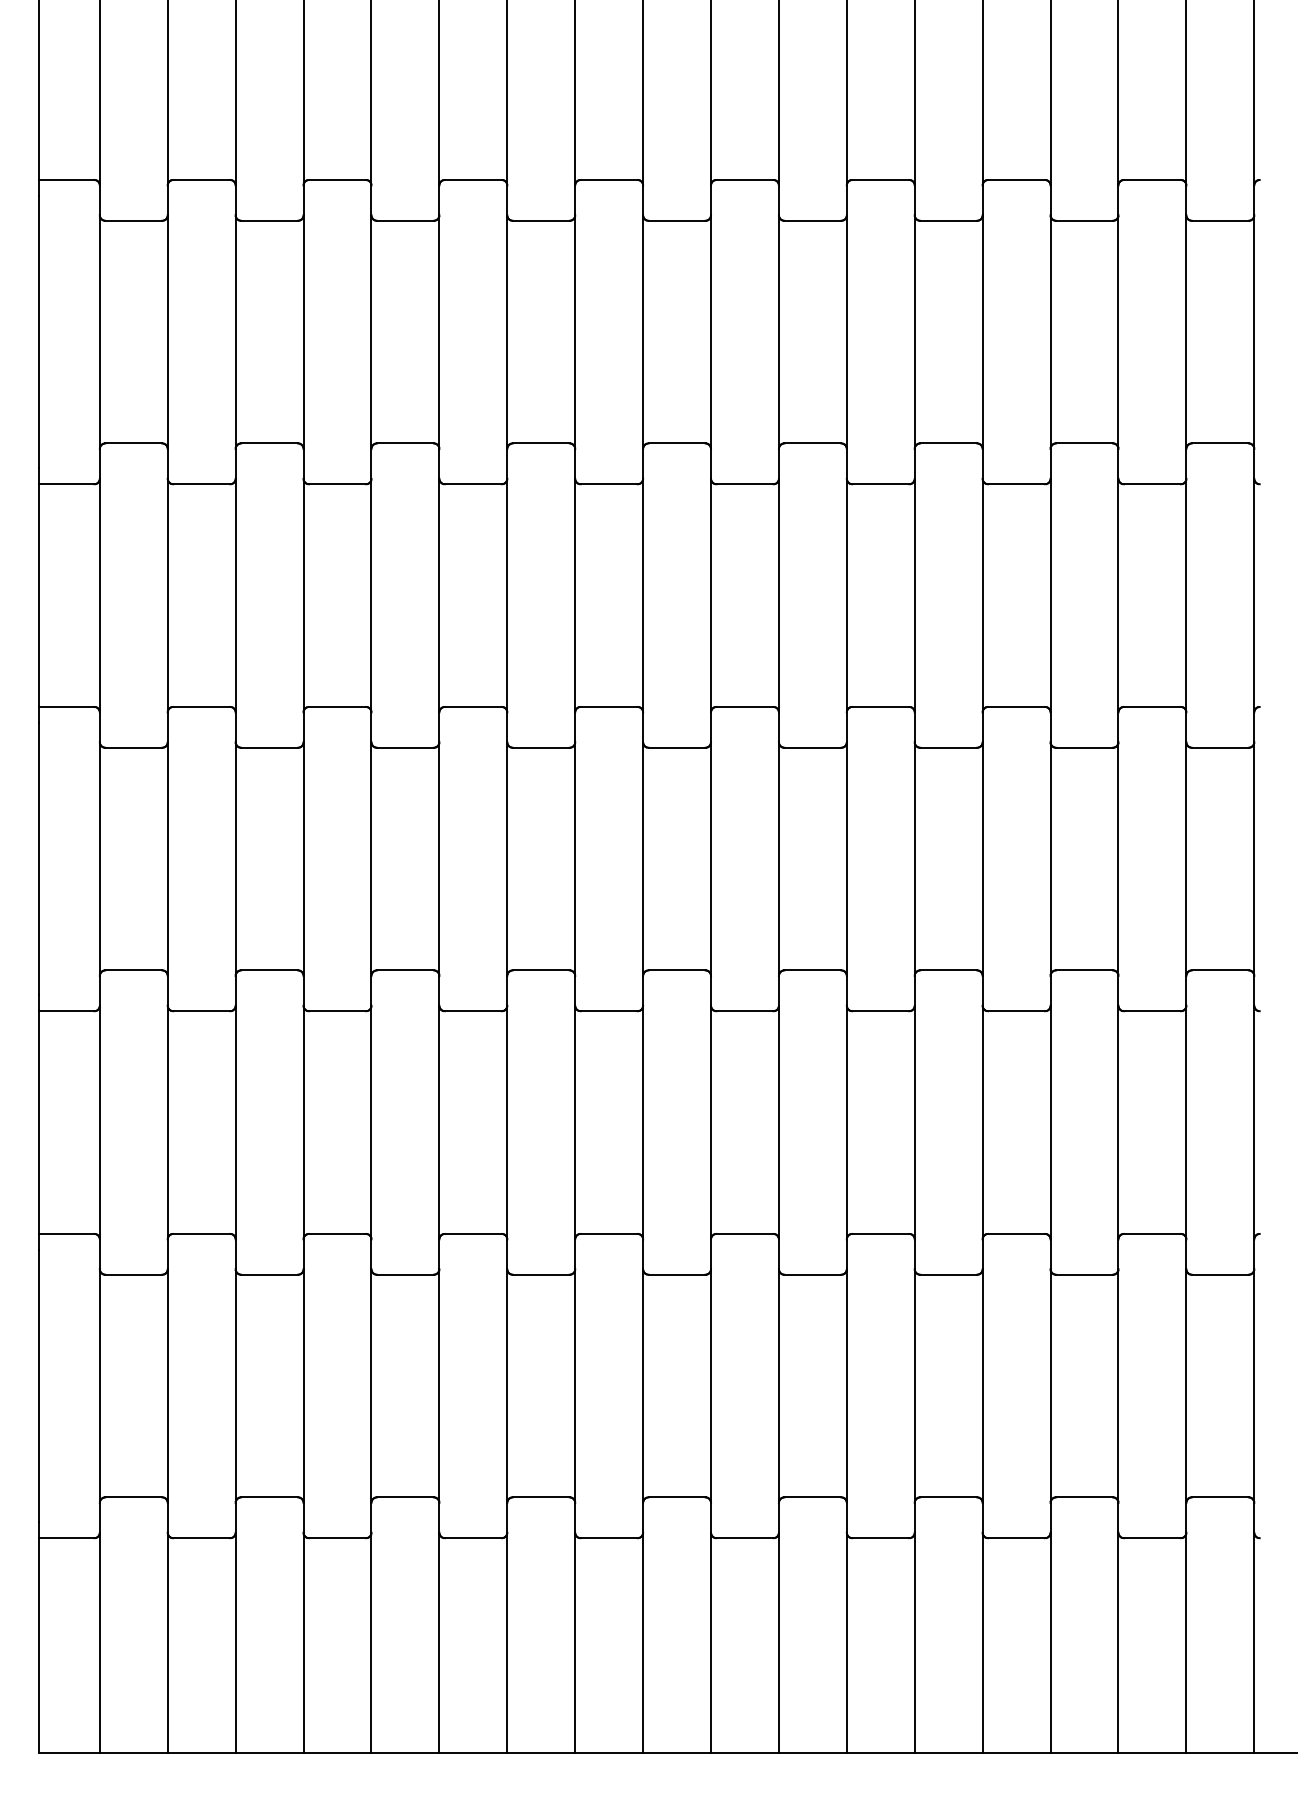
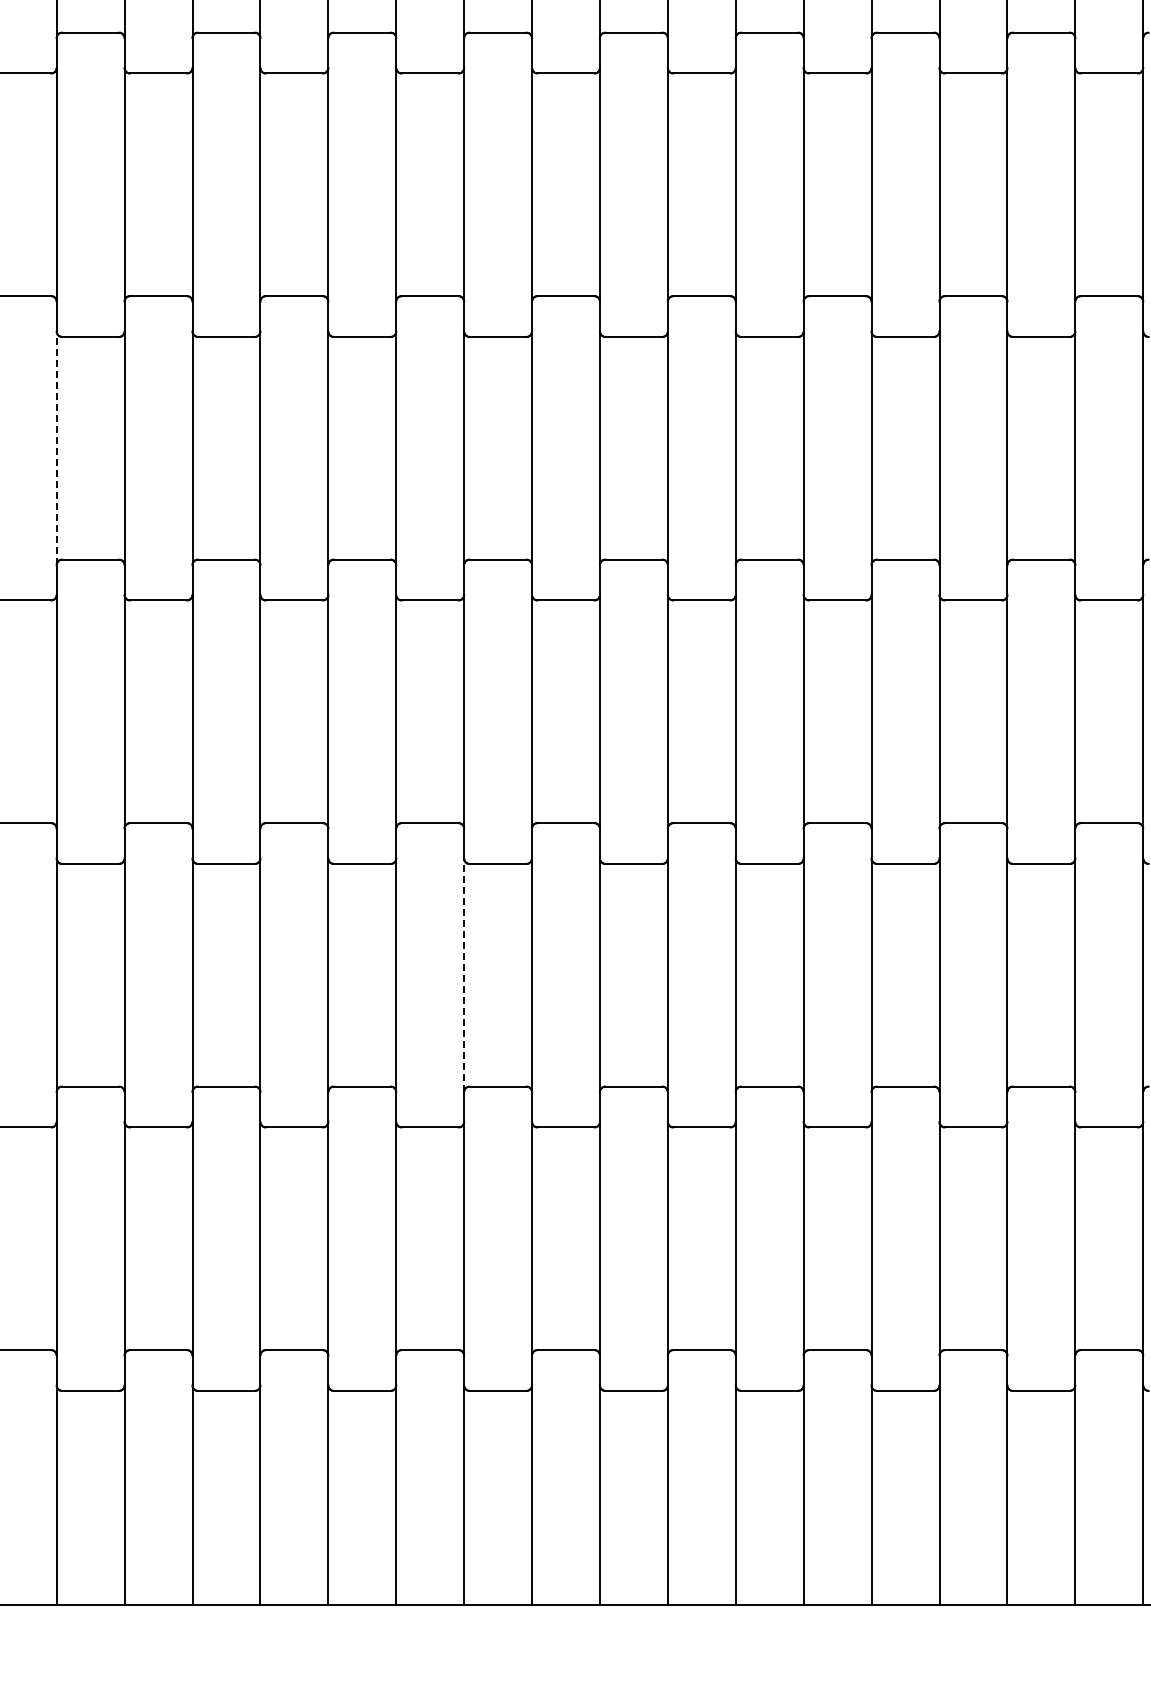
line: (167, 595) -> (56, 448), solid -> dashed
line: (575, 1122) -> (464, 975), solid -> dashed

